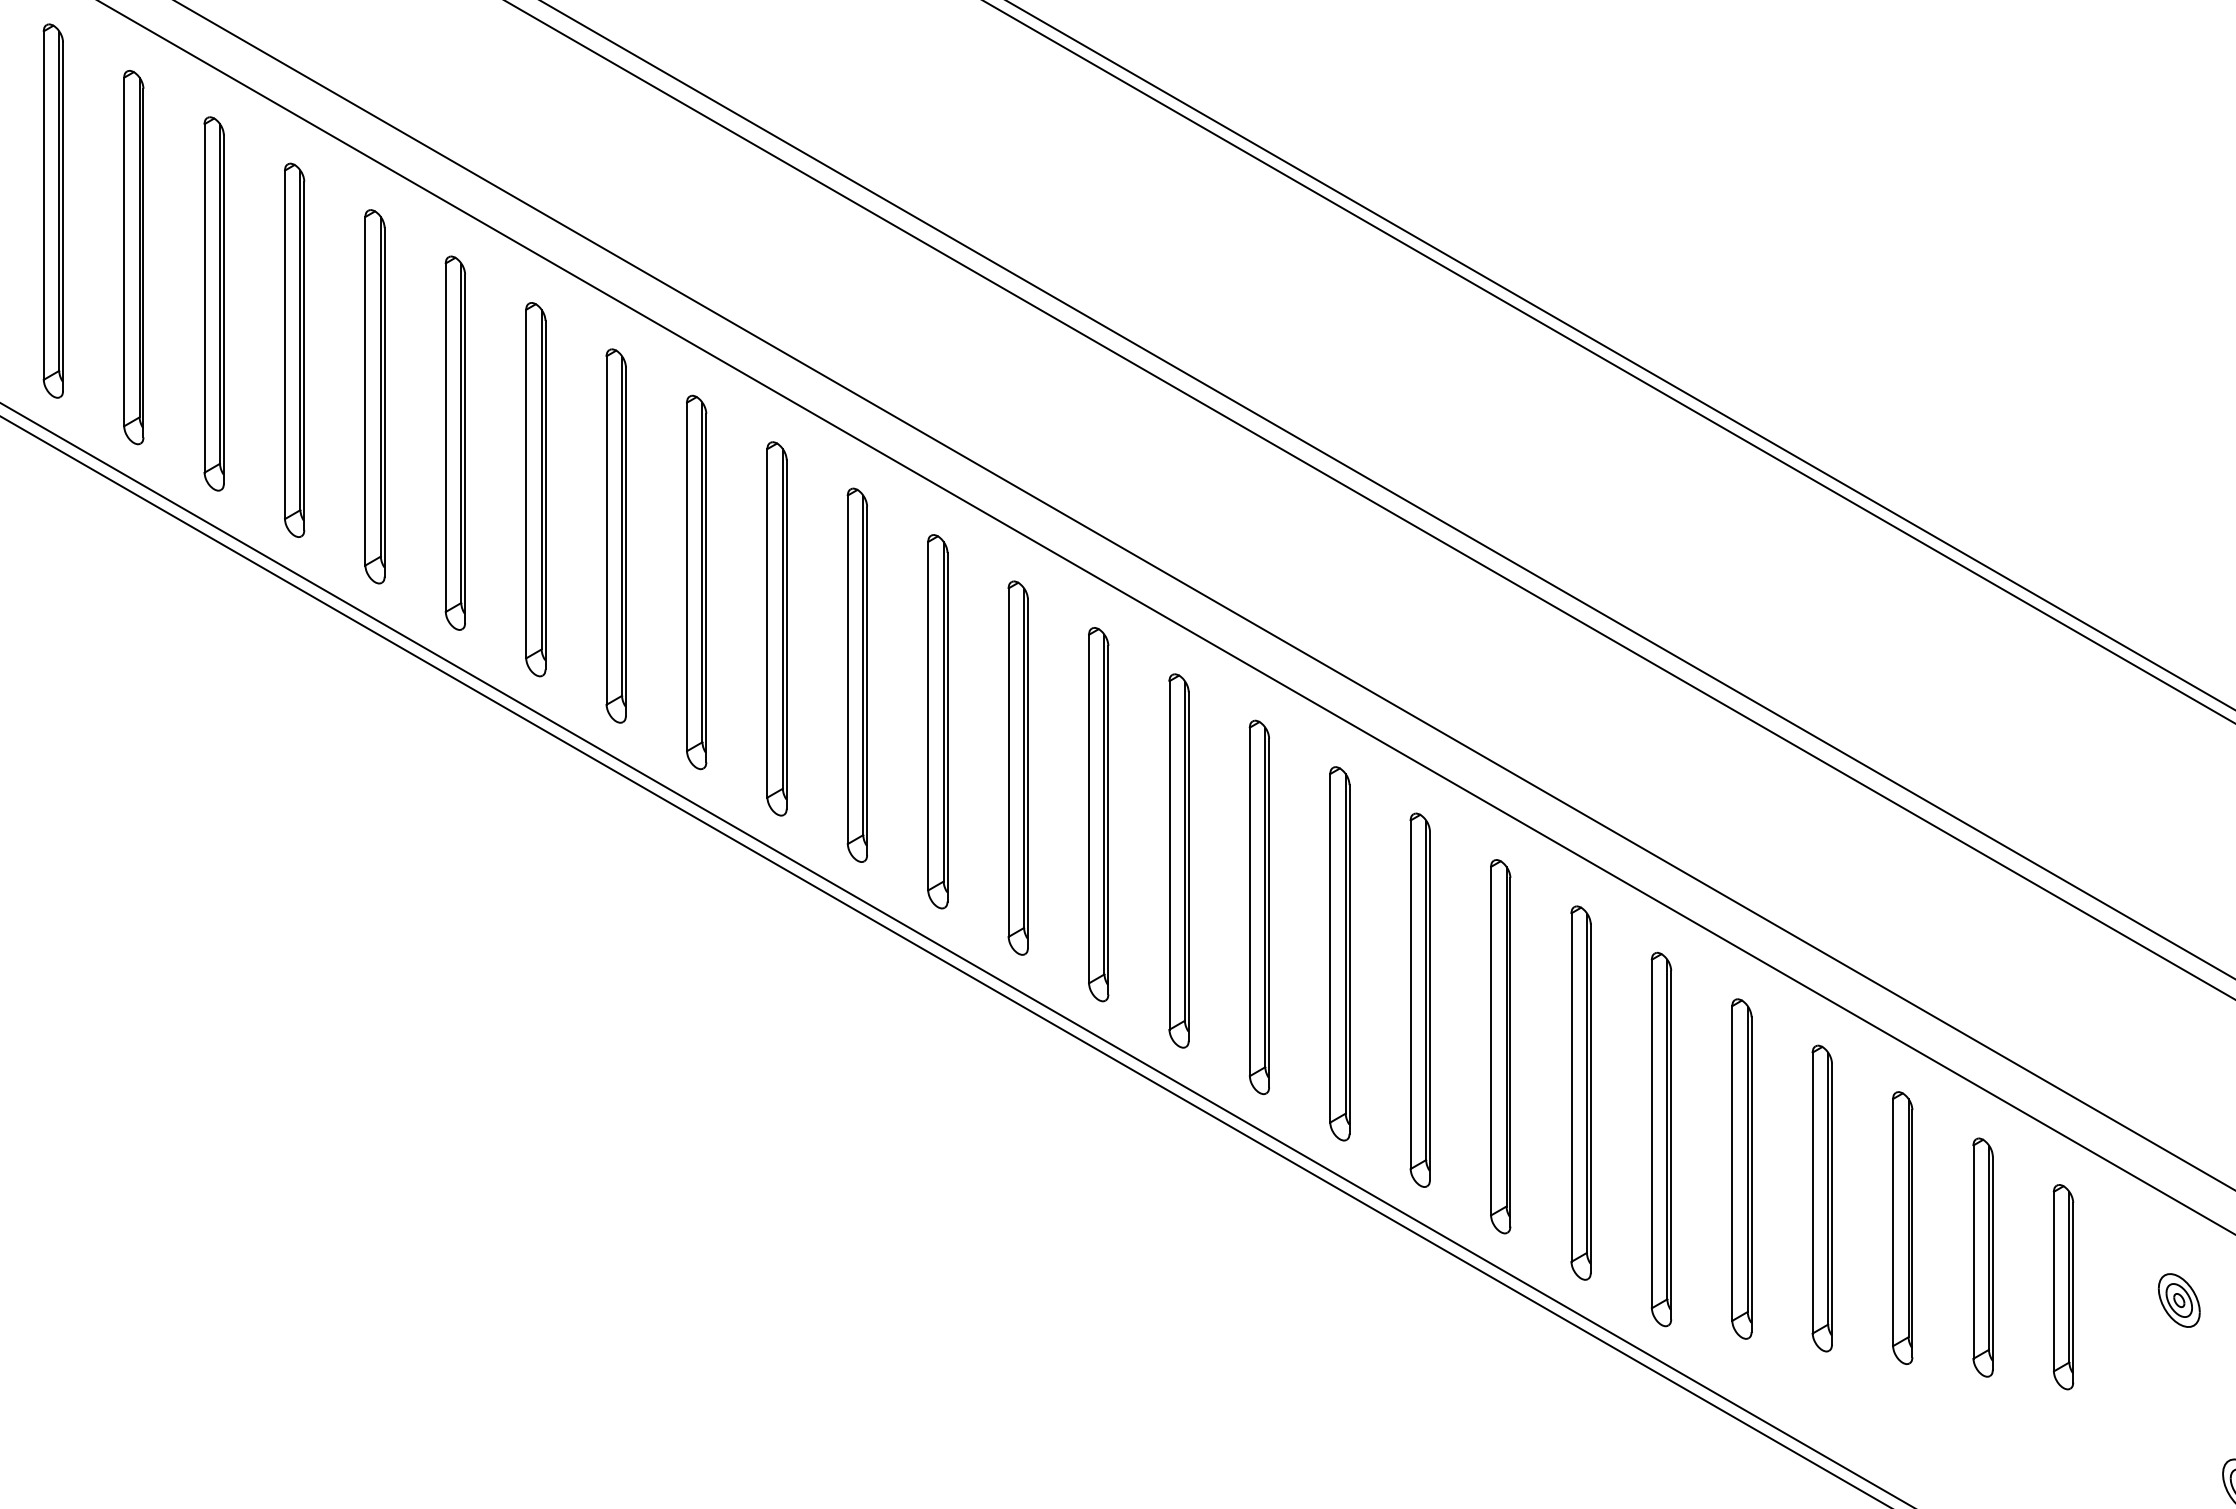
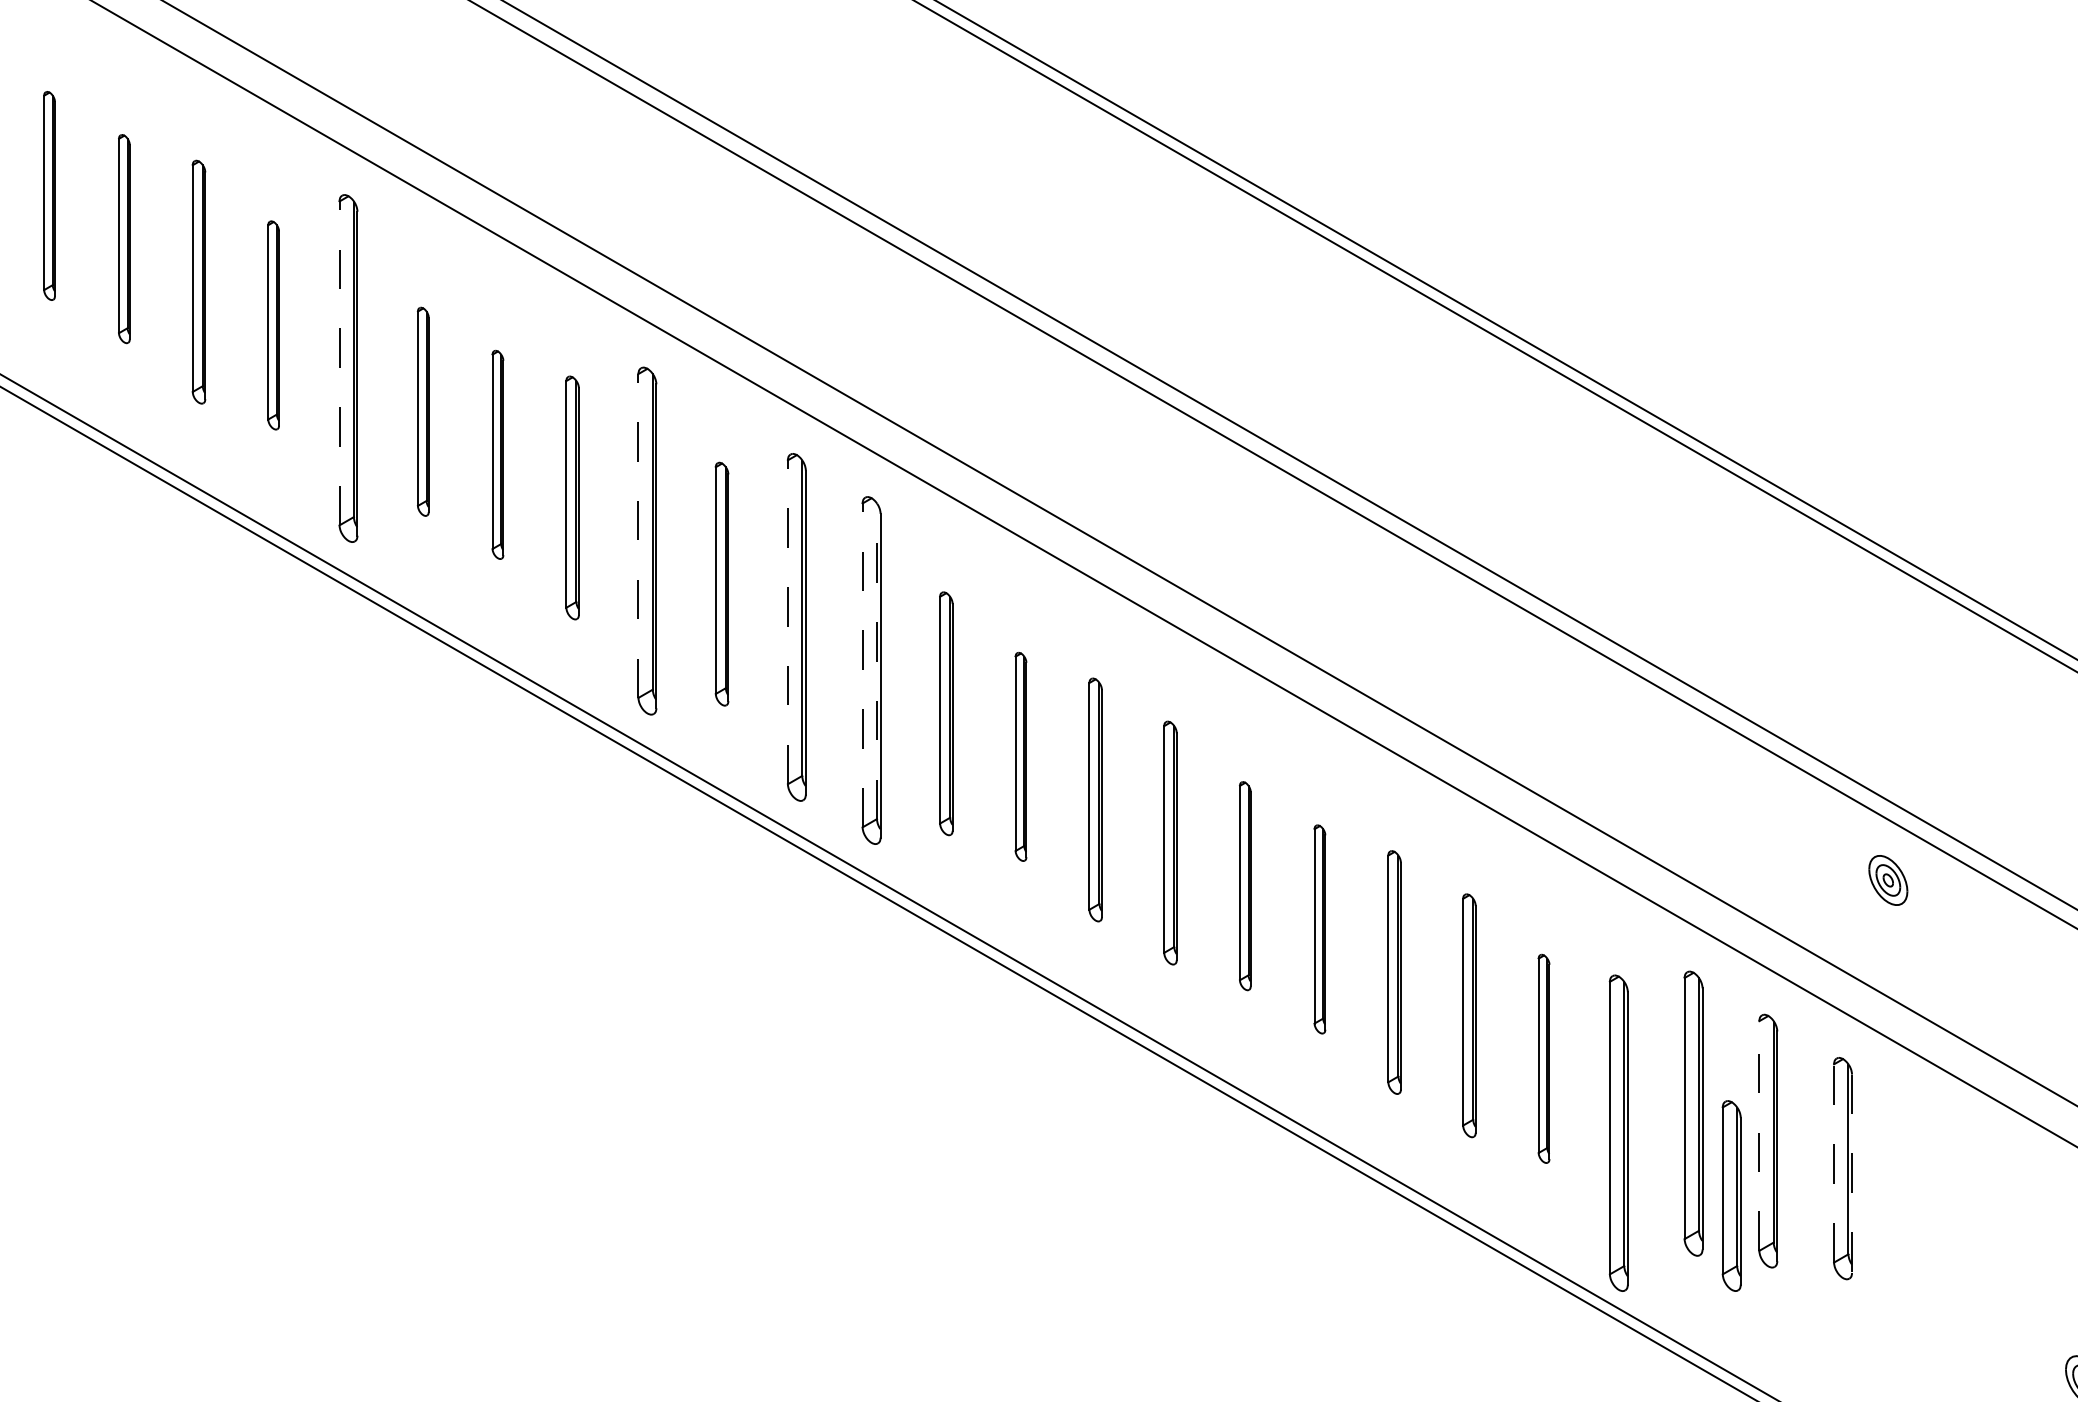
part: (53, 210) -> (49, 195), size x0.6
part: (133, 256) -> (124, 238), size x0.6
part: (213, 303) -> (198, 281), size x0.7
part: (294, 350) -> (273, 325), size x0.6
line: (365, 391) -> (339, 363), solid -> dashed
part: (455, 442) -> (423, 411), size x0.6
part: (535, 489) -> (497, 454), size x0.6
part: (616, 535) -> (572, 497), size x0.7
line: (687, 576) -> (638, 535), solid -> dashed
part: (776, 628) -> (721, 583), size x0.7
line: (847, 670) -> (787, 622), solid -> dashed
line: (943, 711) -> (876, 661), solid -> dashed
line: (928, 716) -> (862, 665), solid -> dashed
part: (1018, 767) -> (946, 713), size x0.7
part: (1098, 814) -> (1020, 756), size x0.6
part: (1178, 860) -> (1095, 799), size x0.7
part: (1259, 906) -> (1170, 842), size x0.7
part: (1340, 953) -> (1245, 885), size x0.6
part: (1419, 1000) -> (1319, 929), size x0.6
part: (1500, 1046) -> (1394, 972), size x0.7
part: (1581, 1092) -> (1469, 1015), size x0.7
part: (1660, 1139) -> (1543, 1058), size x0.6
part: (1741, 1168) -> (1618, 1132), moved
line: (1893, 1223) -> (1759, 1136), solid -> dashed
line: (1973, 1251) -> (1834, 1162), solid -> dashed
line: (1993, 1263) -> (1852, 1174), solid -> dashed
part: (2063, 1286) -> (1731, 1195), moved
part: (2179, 1300) -> (1888, 880), moved

